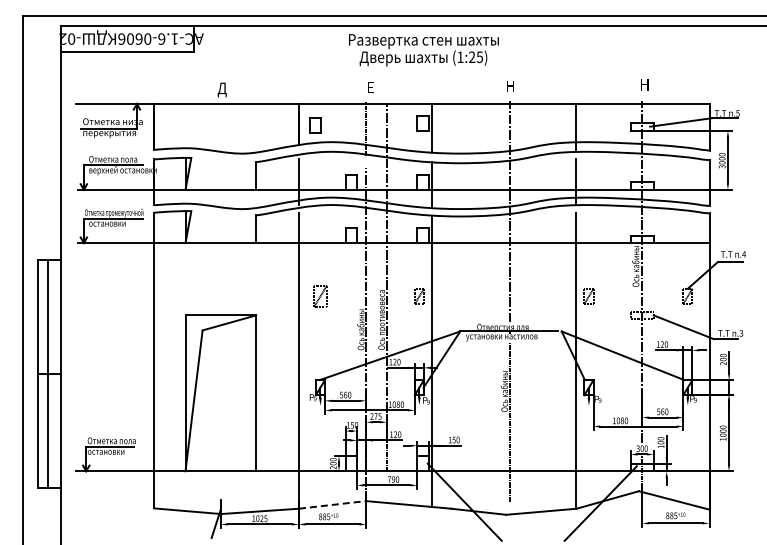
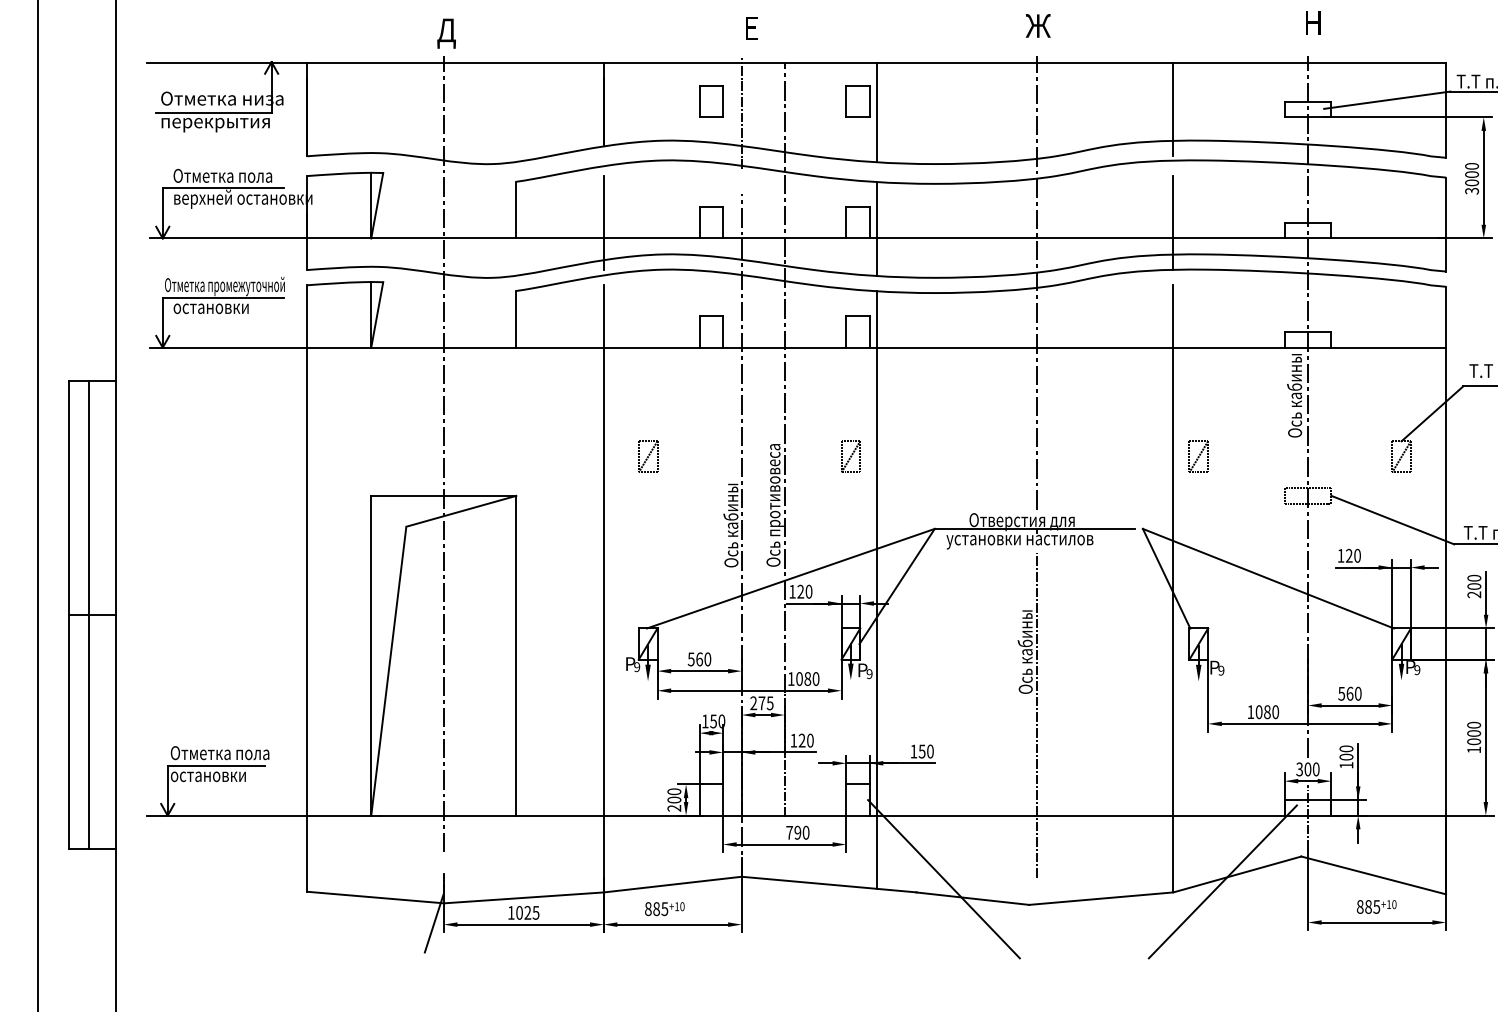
text: (510, 85) -> (1037, 24), Н -> Ж
part: (315, 125) -> (711, 102), moved
line: (220, 294) -> (443, 453), added
part: (320, 296) -> (648, 457), size x0.71
line: (332, 504) -> (672, 883), dashed -> solid

